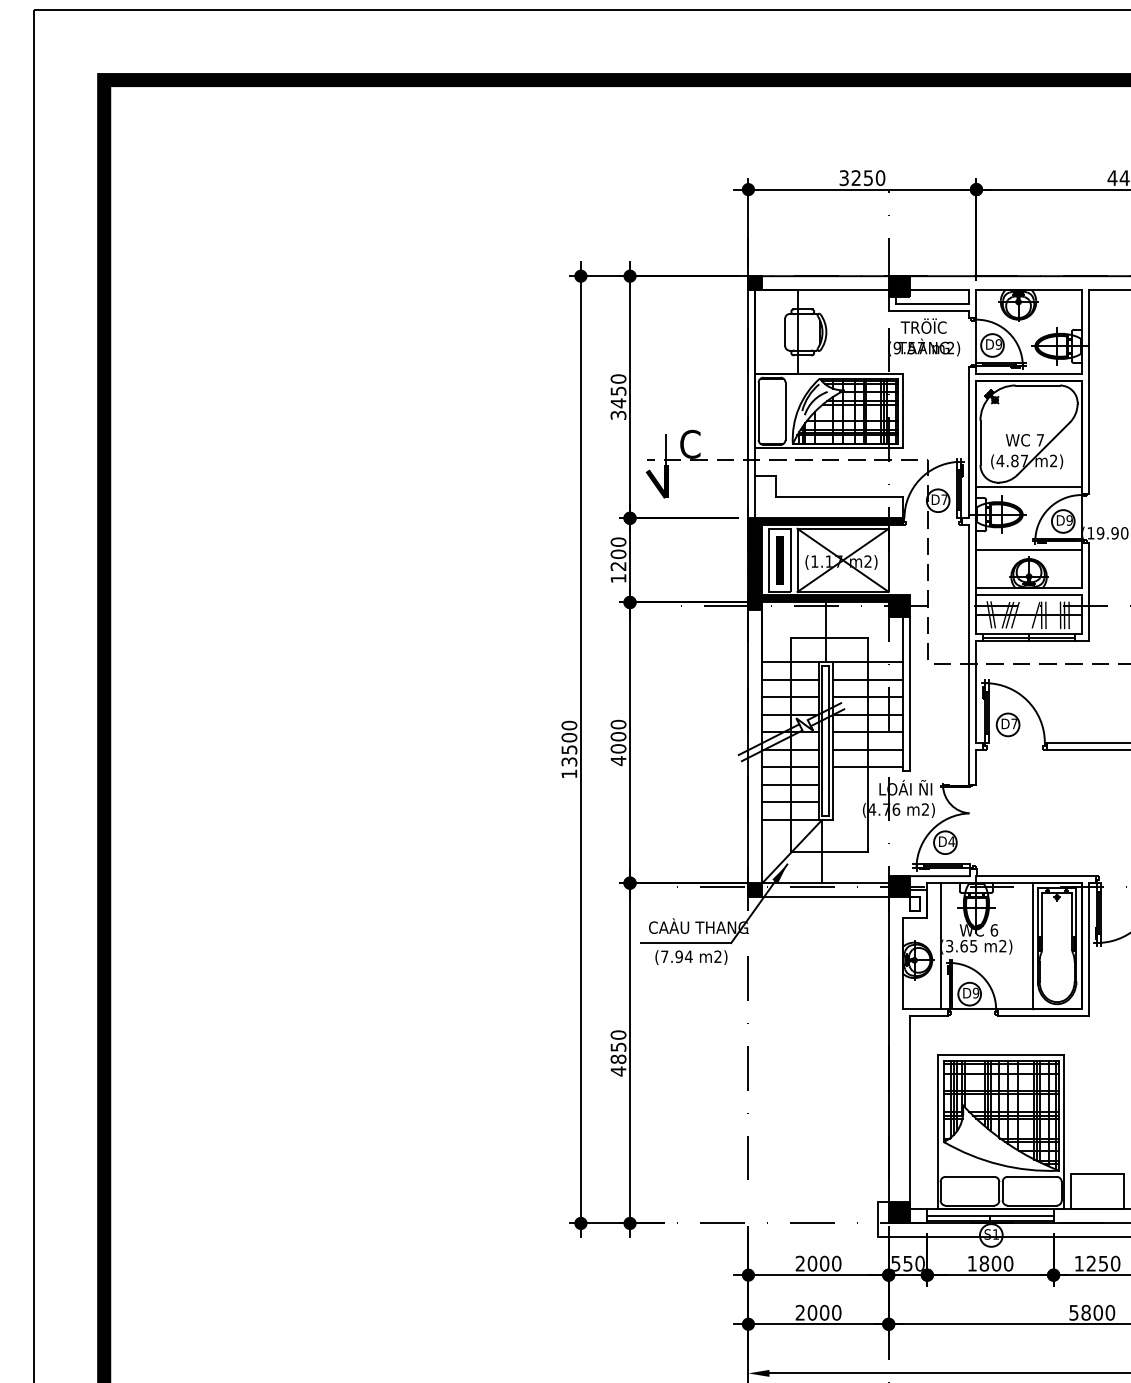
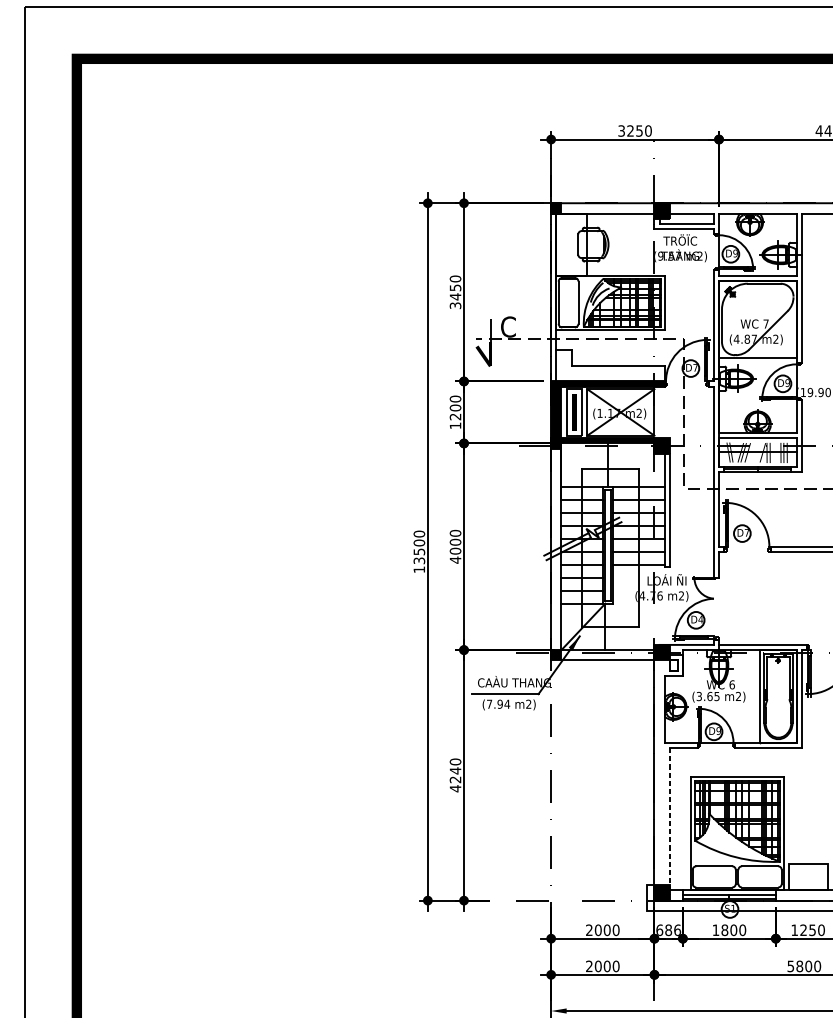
line: (1028, 549) -> (757, 404), removed
line: (941, 946) -> (693, 696), removed
text: (618, 1052) -> (455, 774), 4850 -> 4240
line: (909, 1116) -> (669, 821), solid -> dashed
text: (907, 1263) -> (668, 930), 550 -> 686

